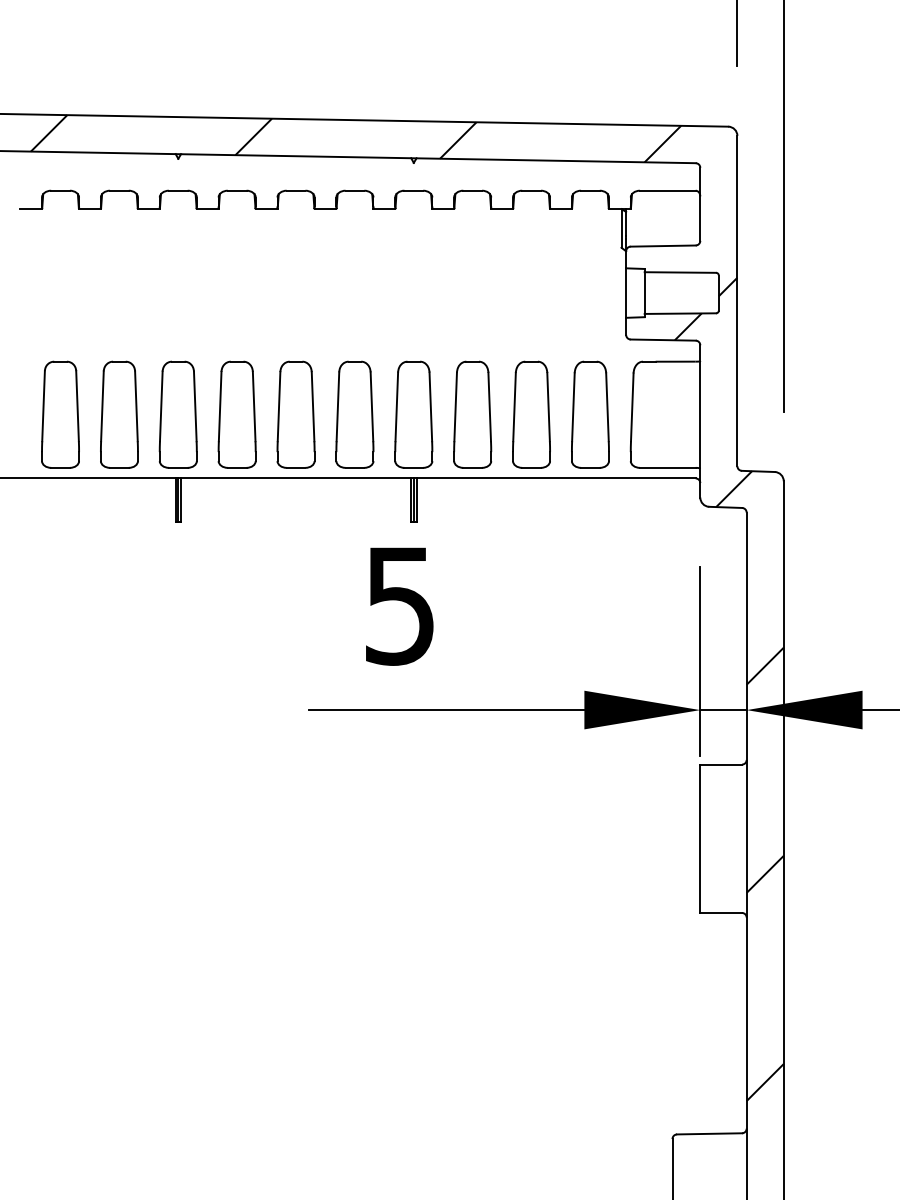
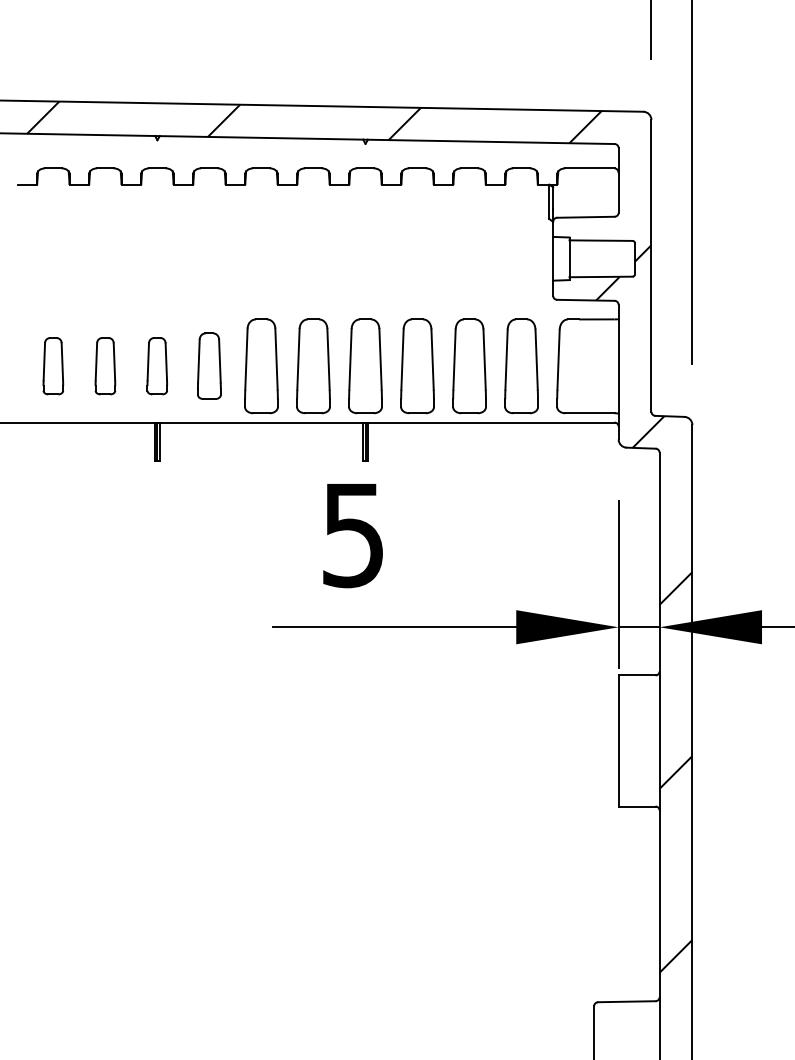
part: (60, 414) -> (53, 366), size x0.6
part: (119, 414) -> (105, 366), size x0.6
part: (177, 414) -> (156, 366), size x0.6
part: (236, 414) -> (208, 366), size x0.7

